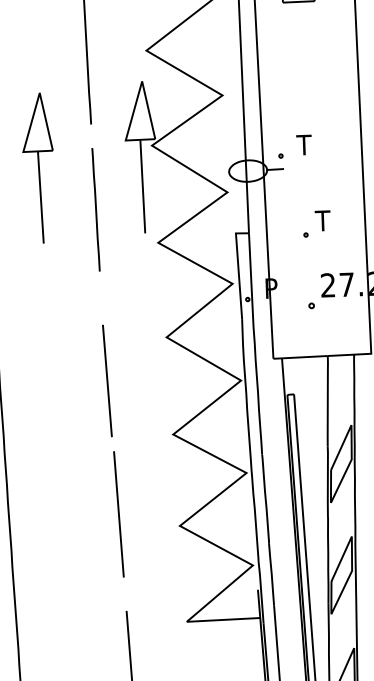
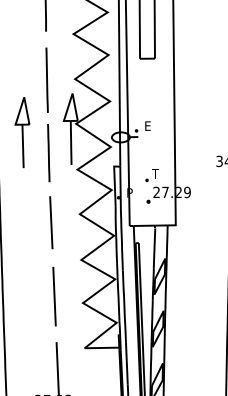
text: (303, 143) -> (147, 125), T -> E
part: (315, 224) -> (151, 175), moved
line: (107, 380) -> (51, 222), moved

